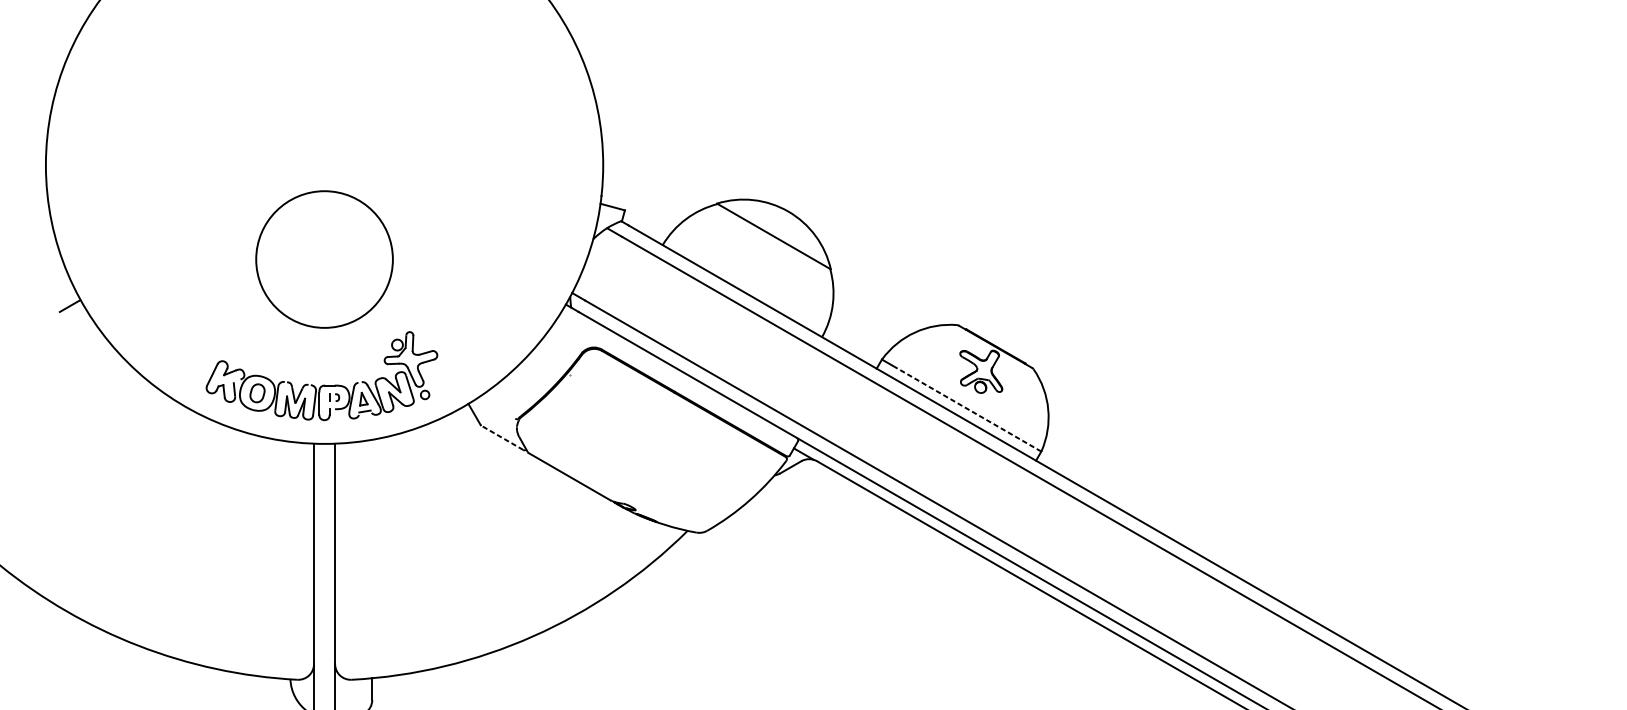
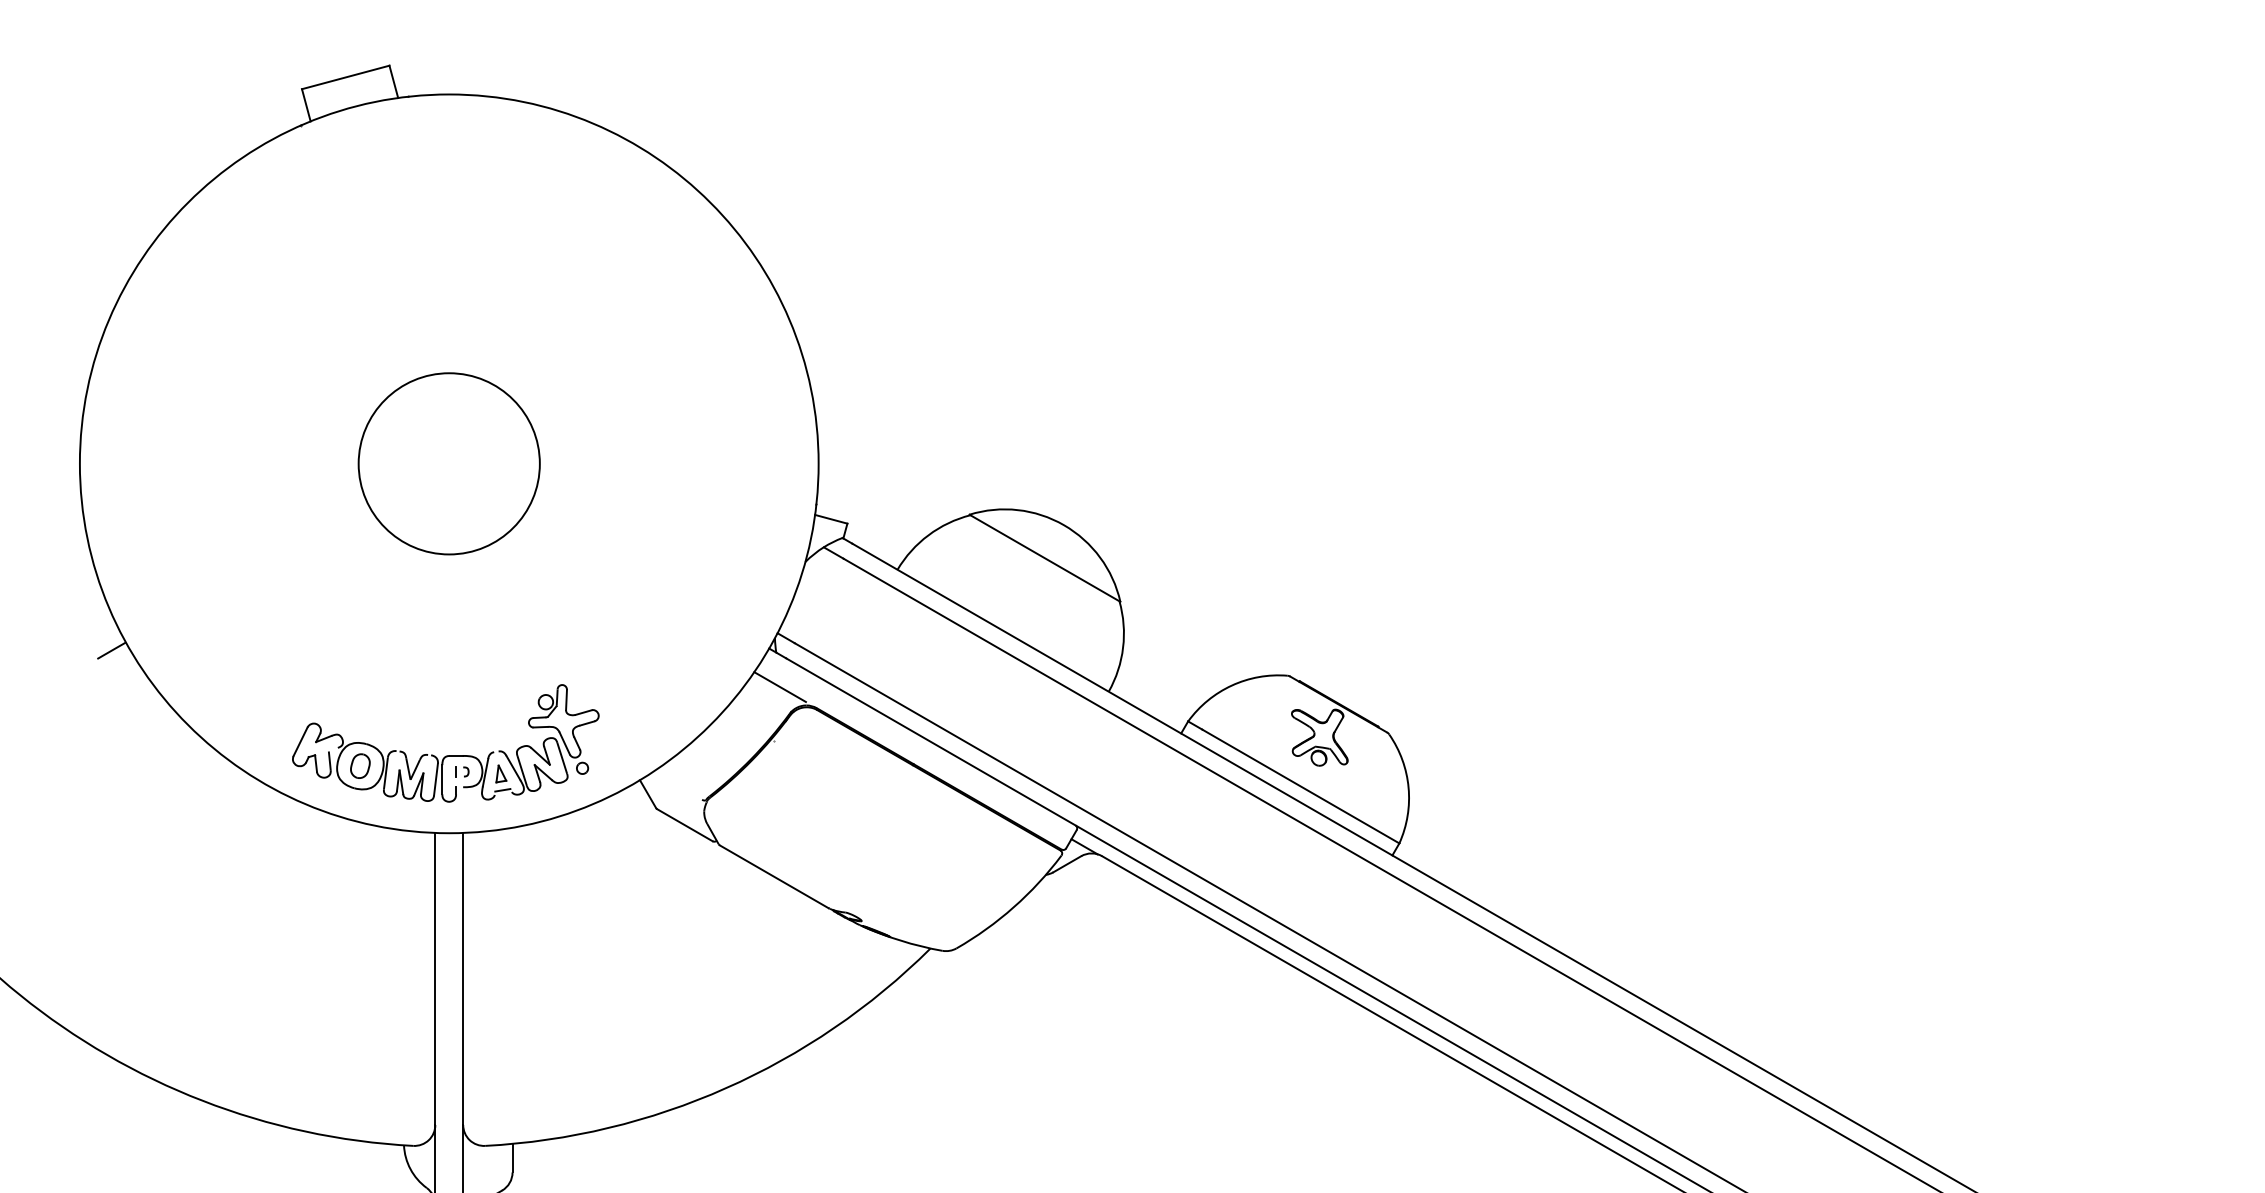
circle: (323, 259) -> (448, 463), moved
line: (573, 333) -> (779, 686), added
line: (966, 408) -> (1300, 786), dashed -> solid
line: (502, 438) -> (684, 825), dashed -> solid

